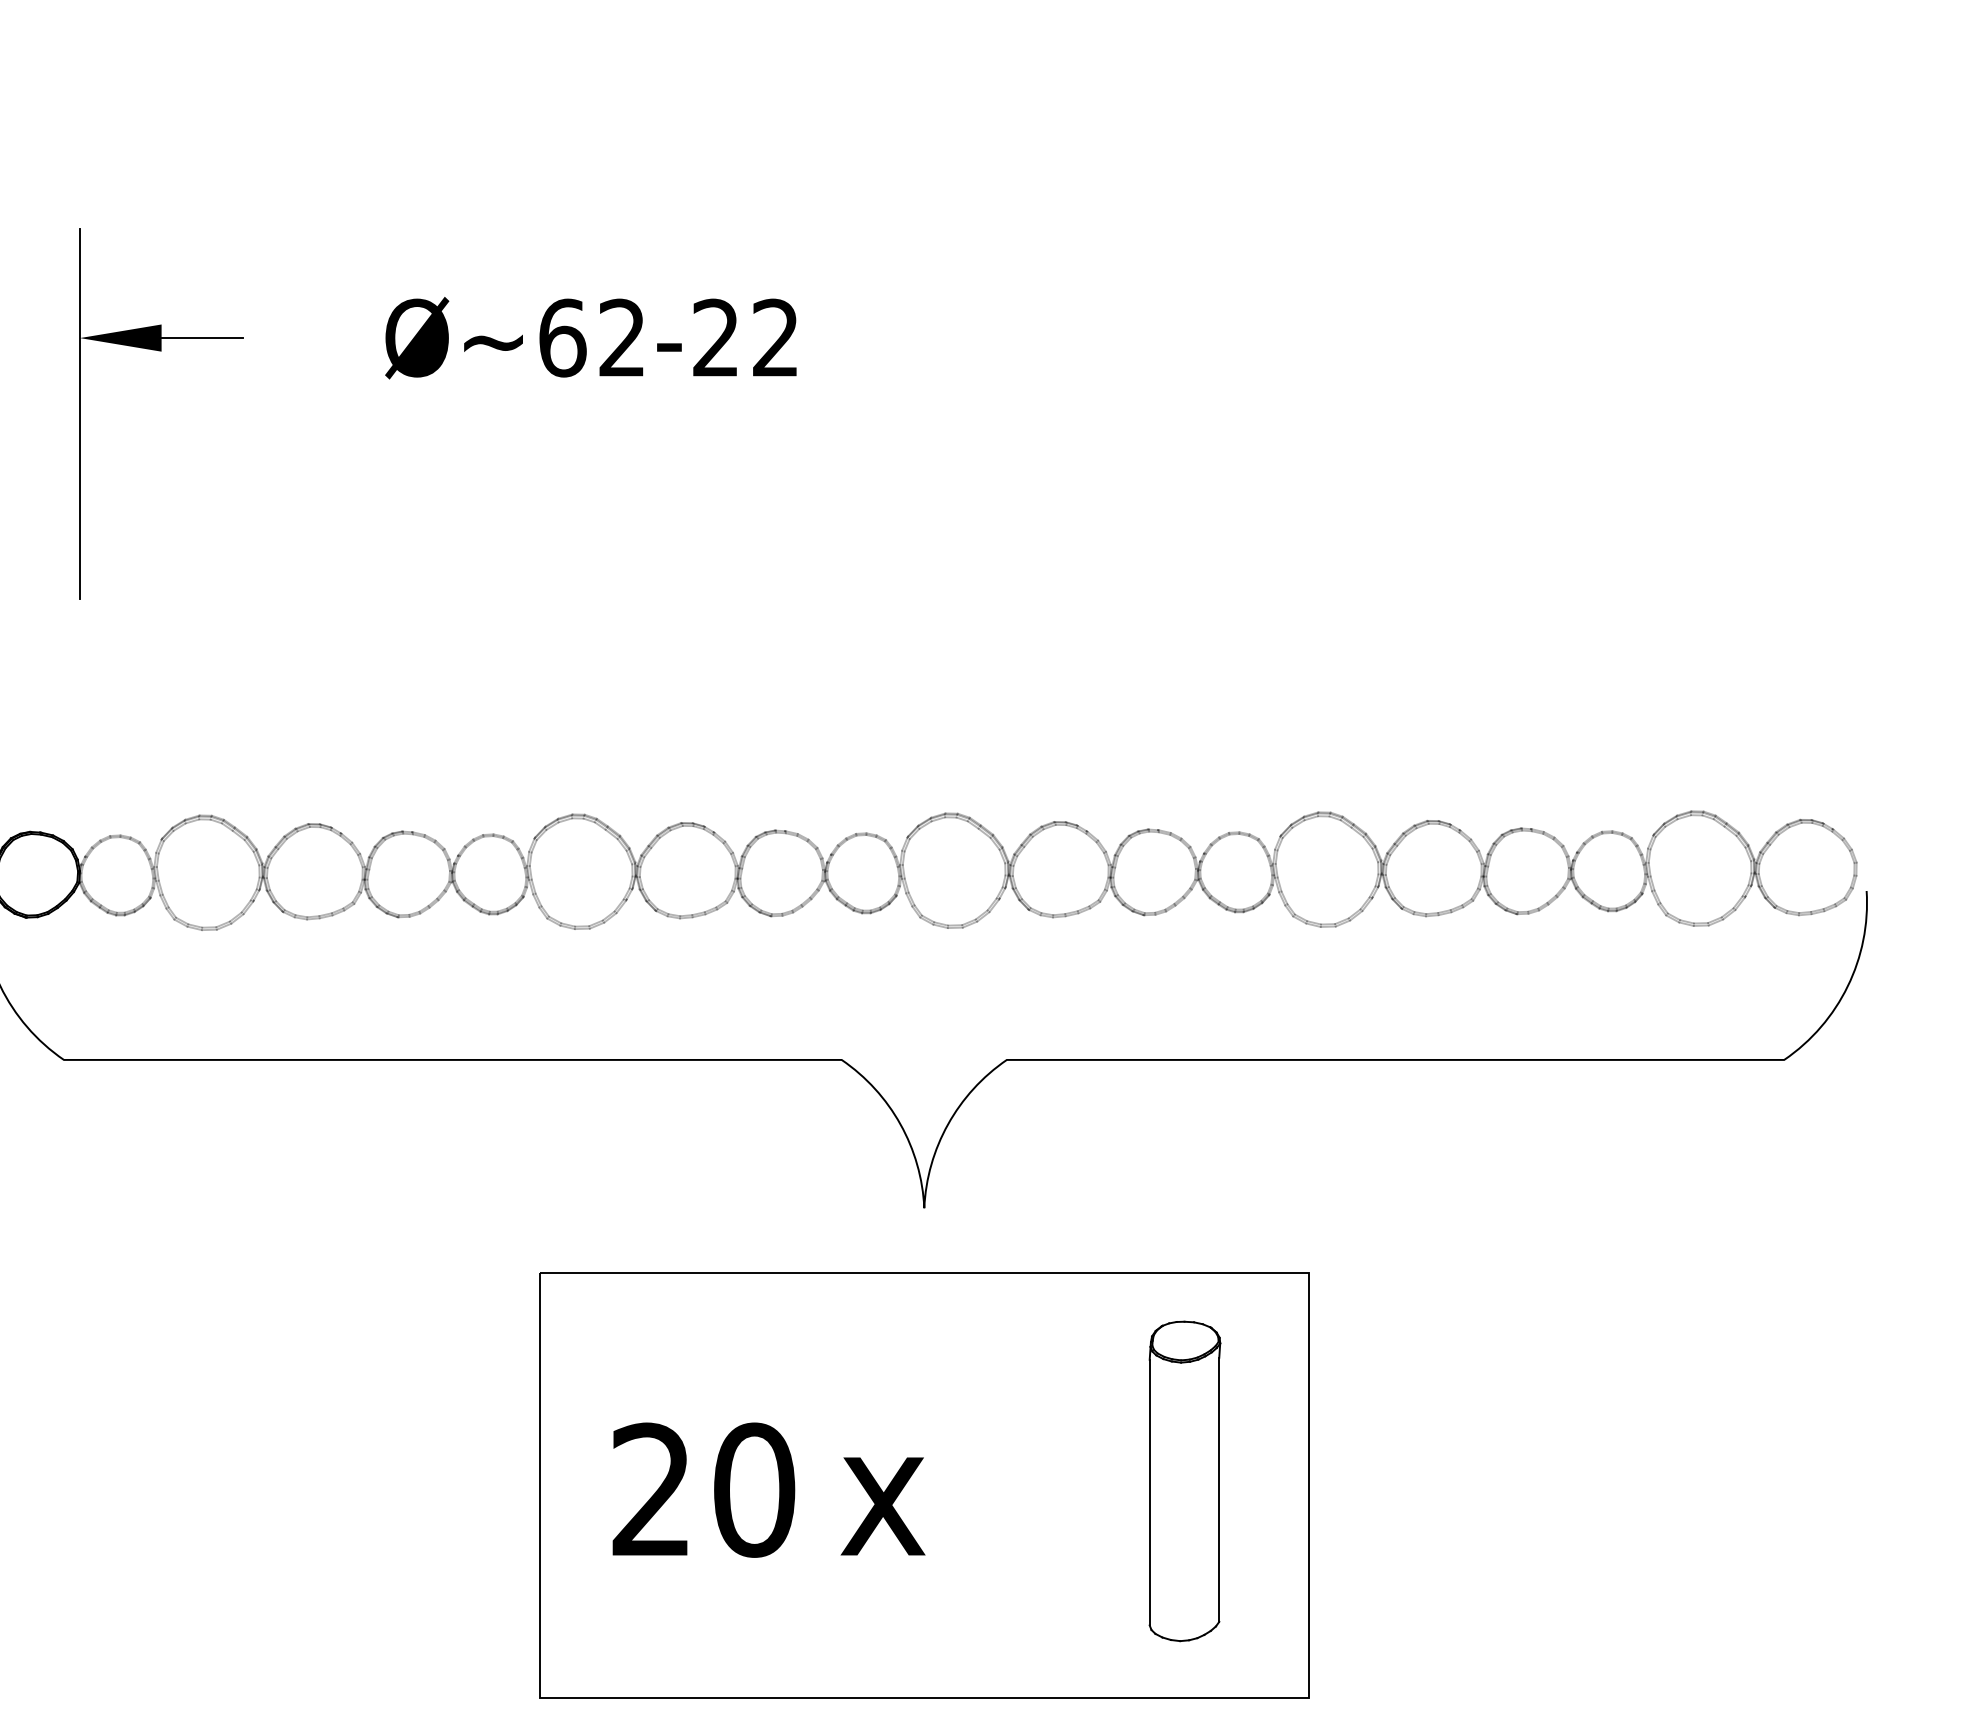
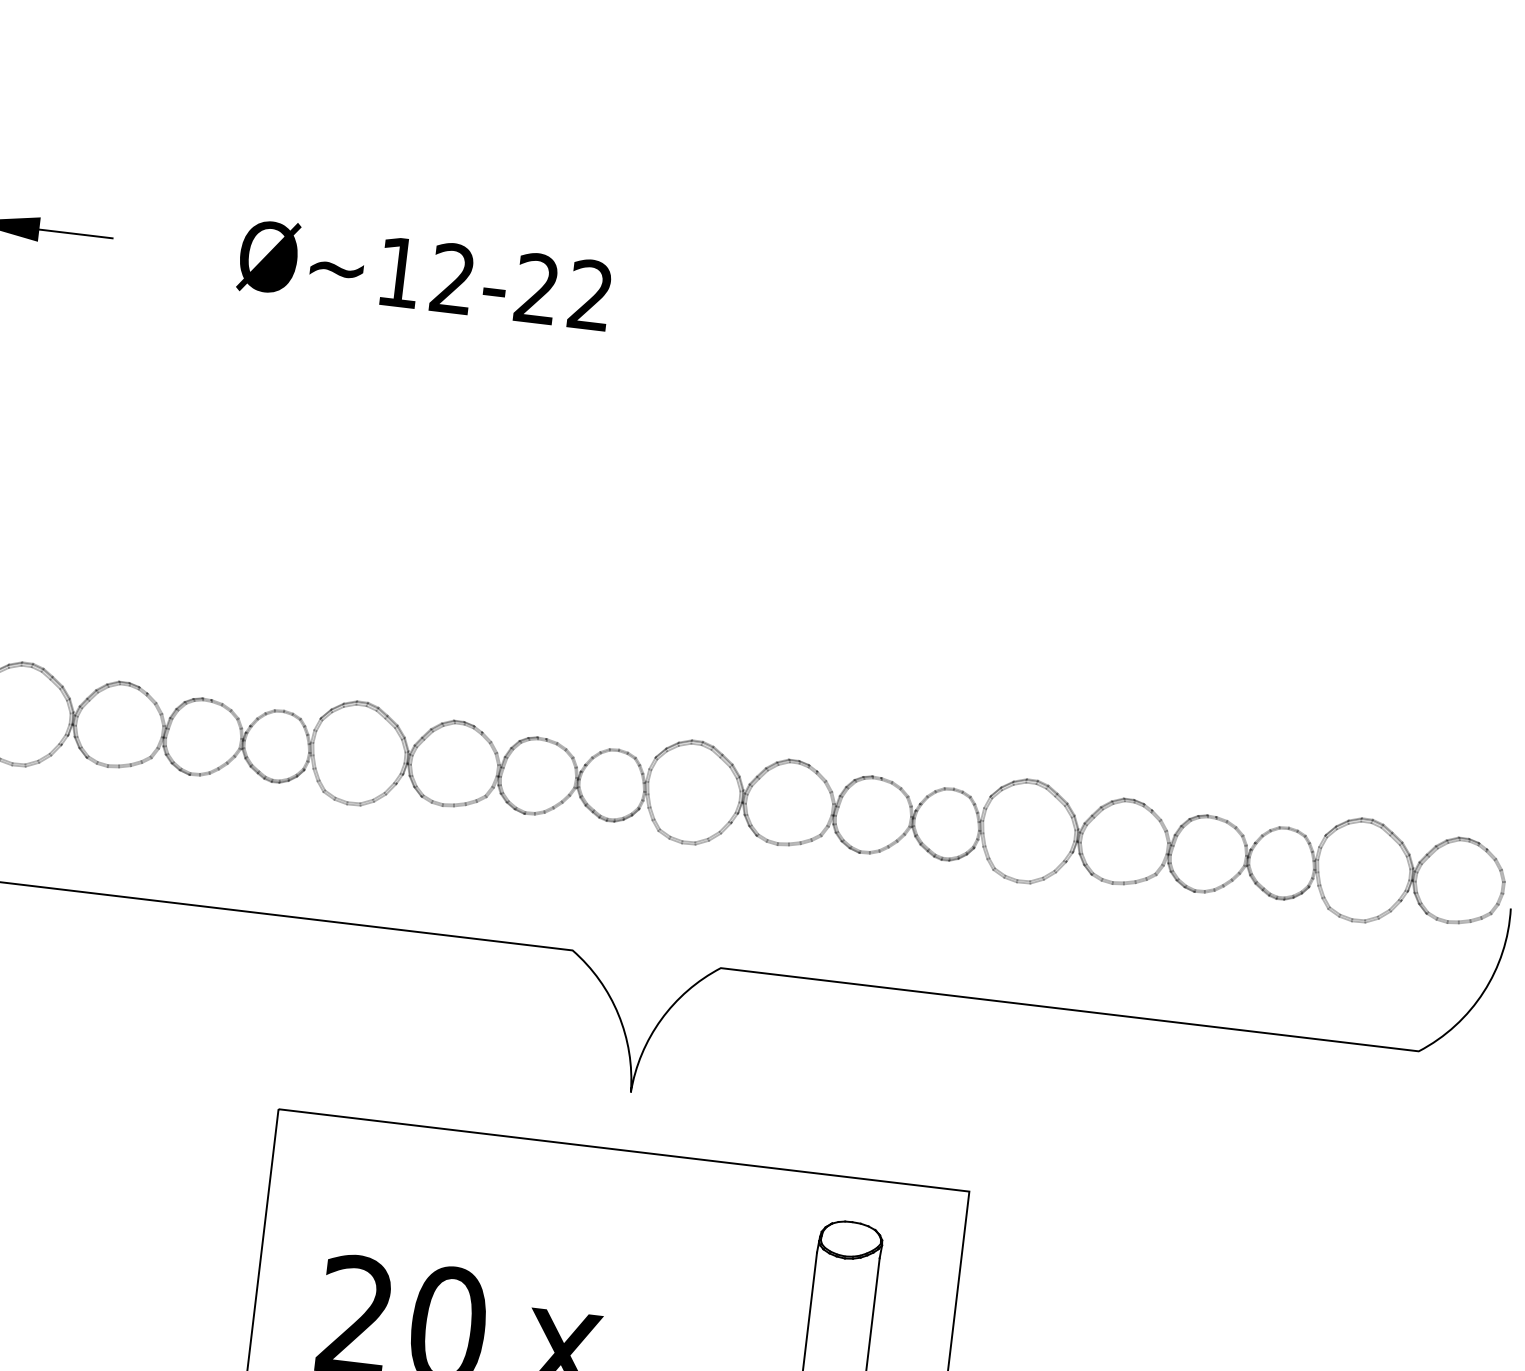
text: (562, 337) -> (399, 271), Ø~62-22 -> Ø~12-22

